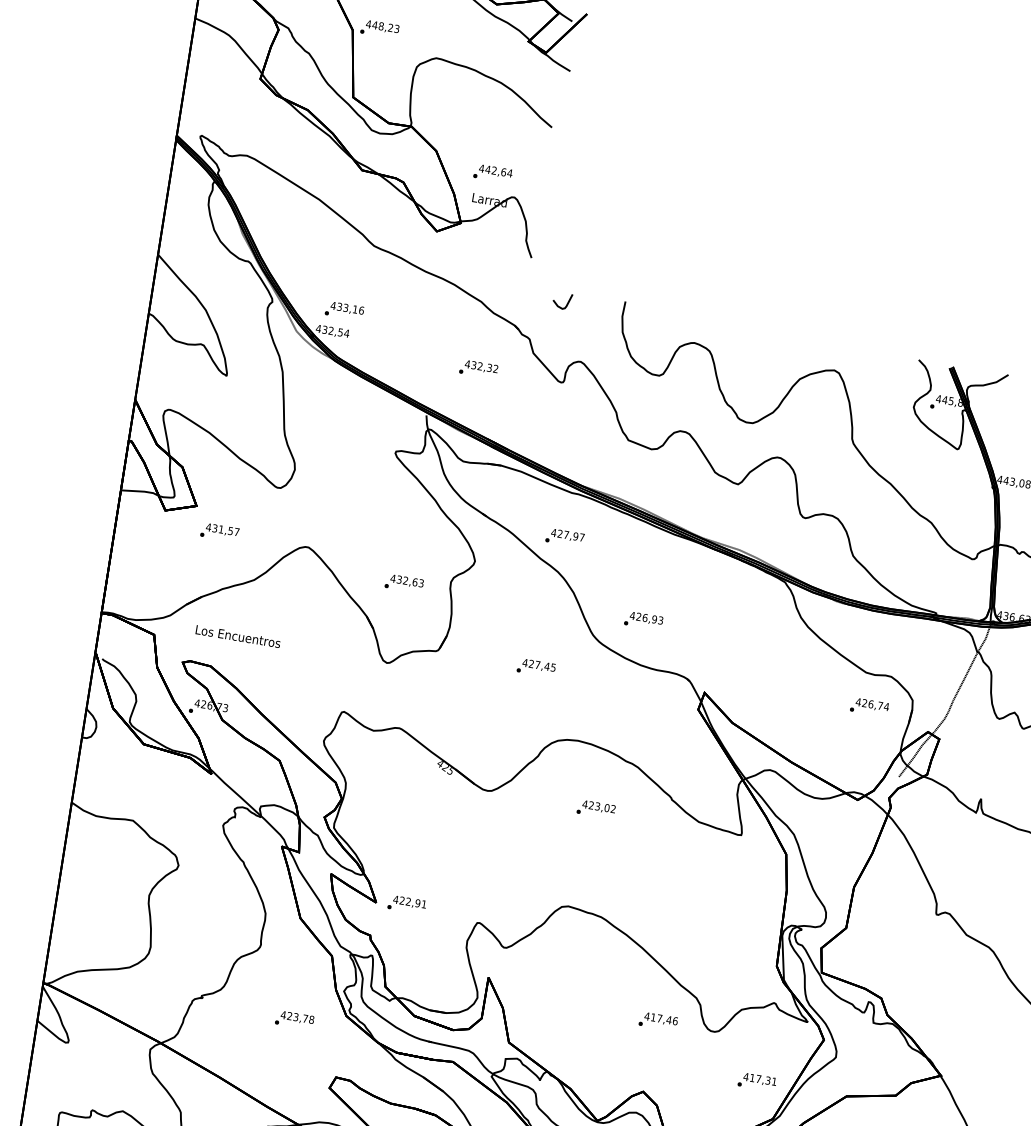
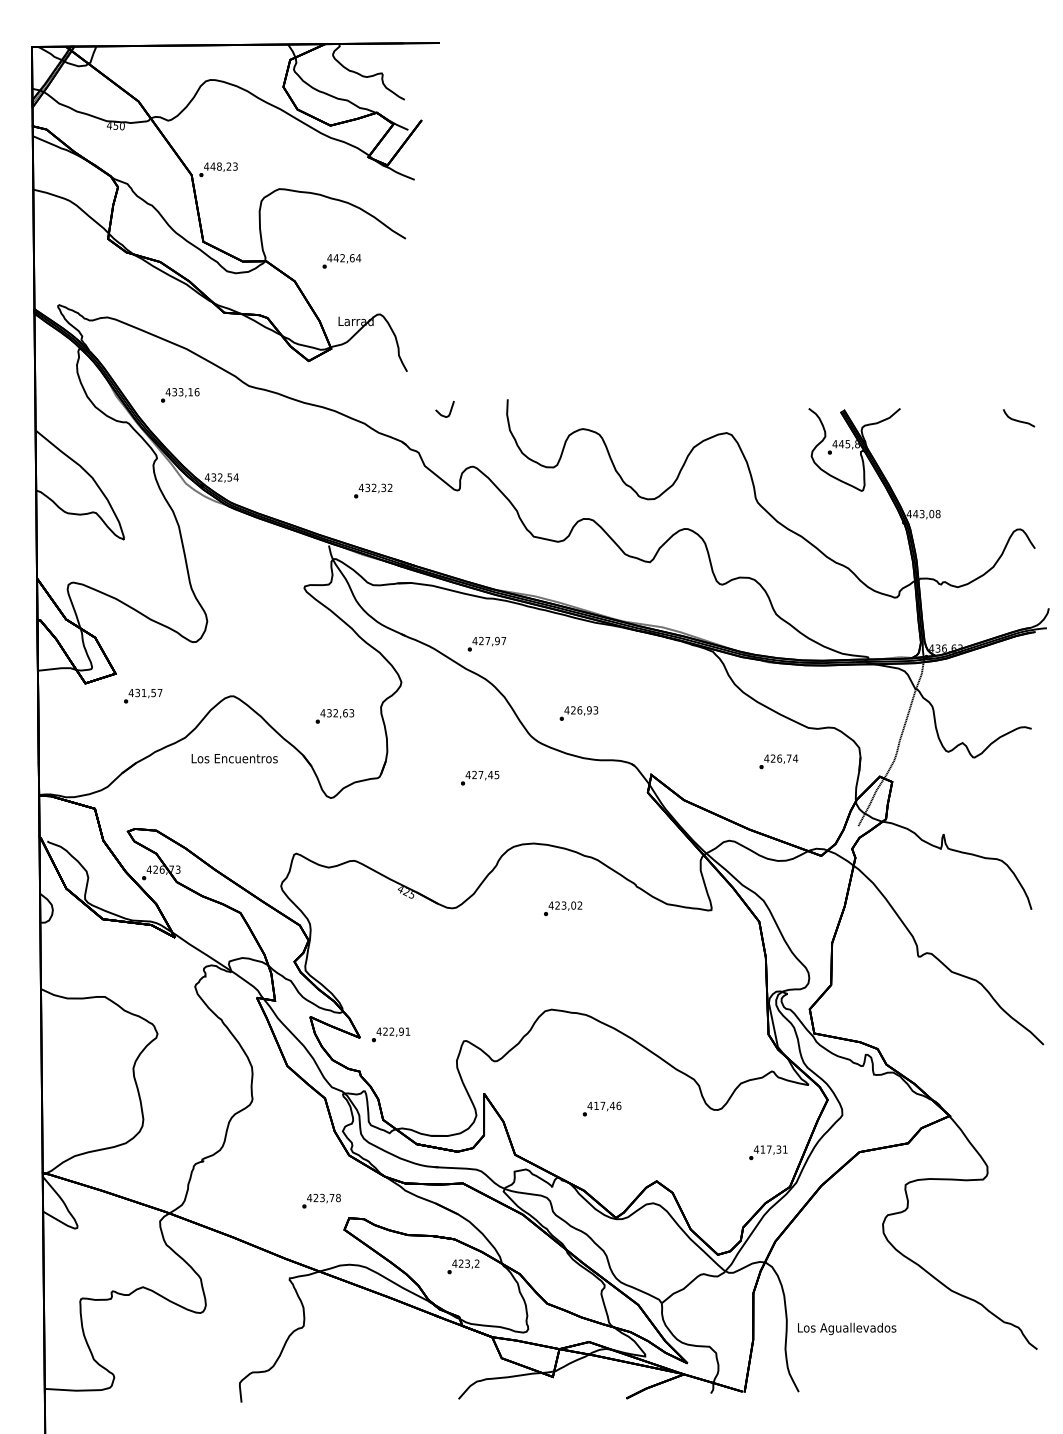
text: (492, 173) -> (341, 261), moved
text: (344, 311) -> (180, 395), moved
text: (238, 636) -> (234, 758), moved
text: (869, 706) -> (778, 761), moved
text: (294, 1019) -> (321, 1200), moved
text: (657, 1020) -> (601, 1108), moved

